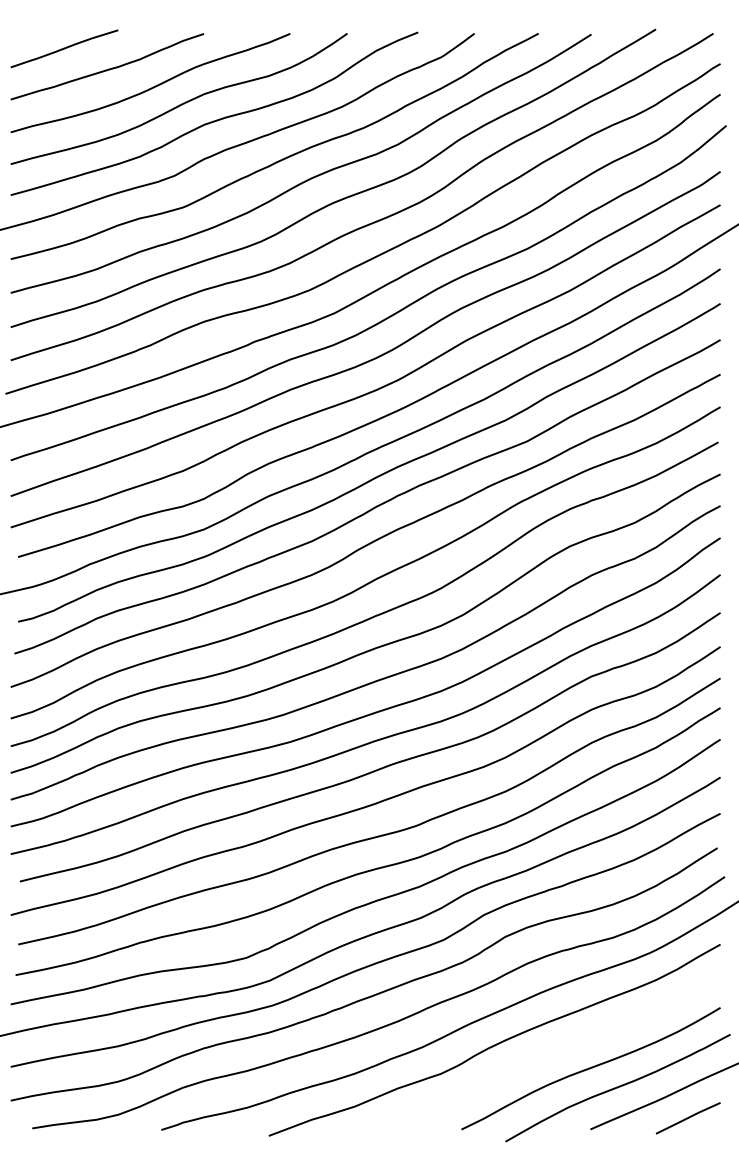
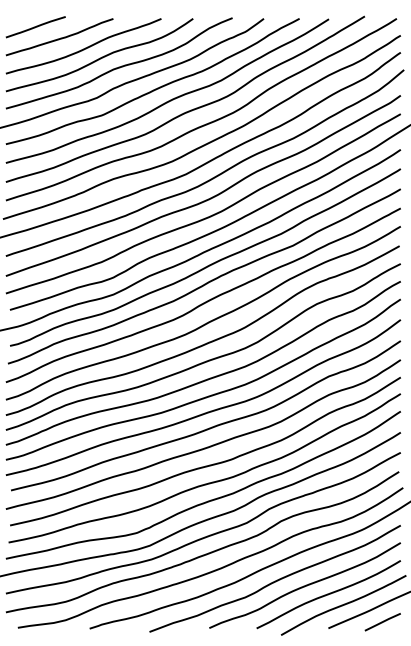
curve: (547, 1052) -> (304, 585), added

